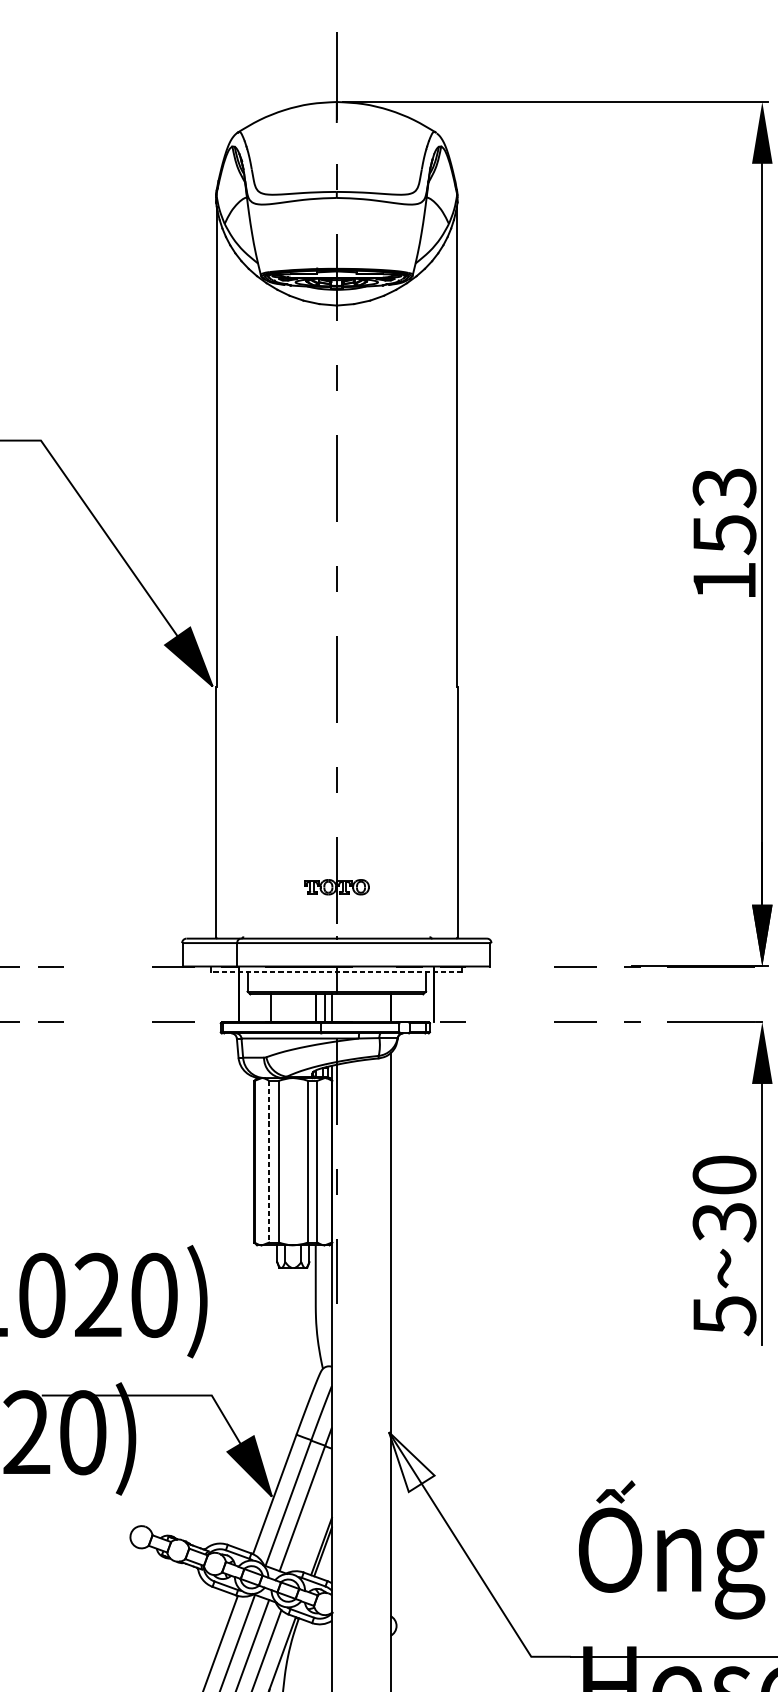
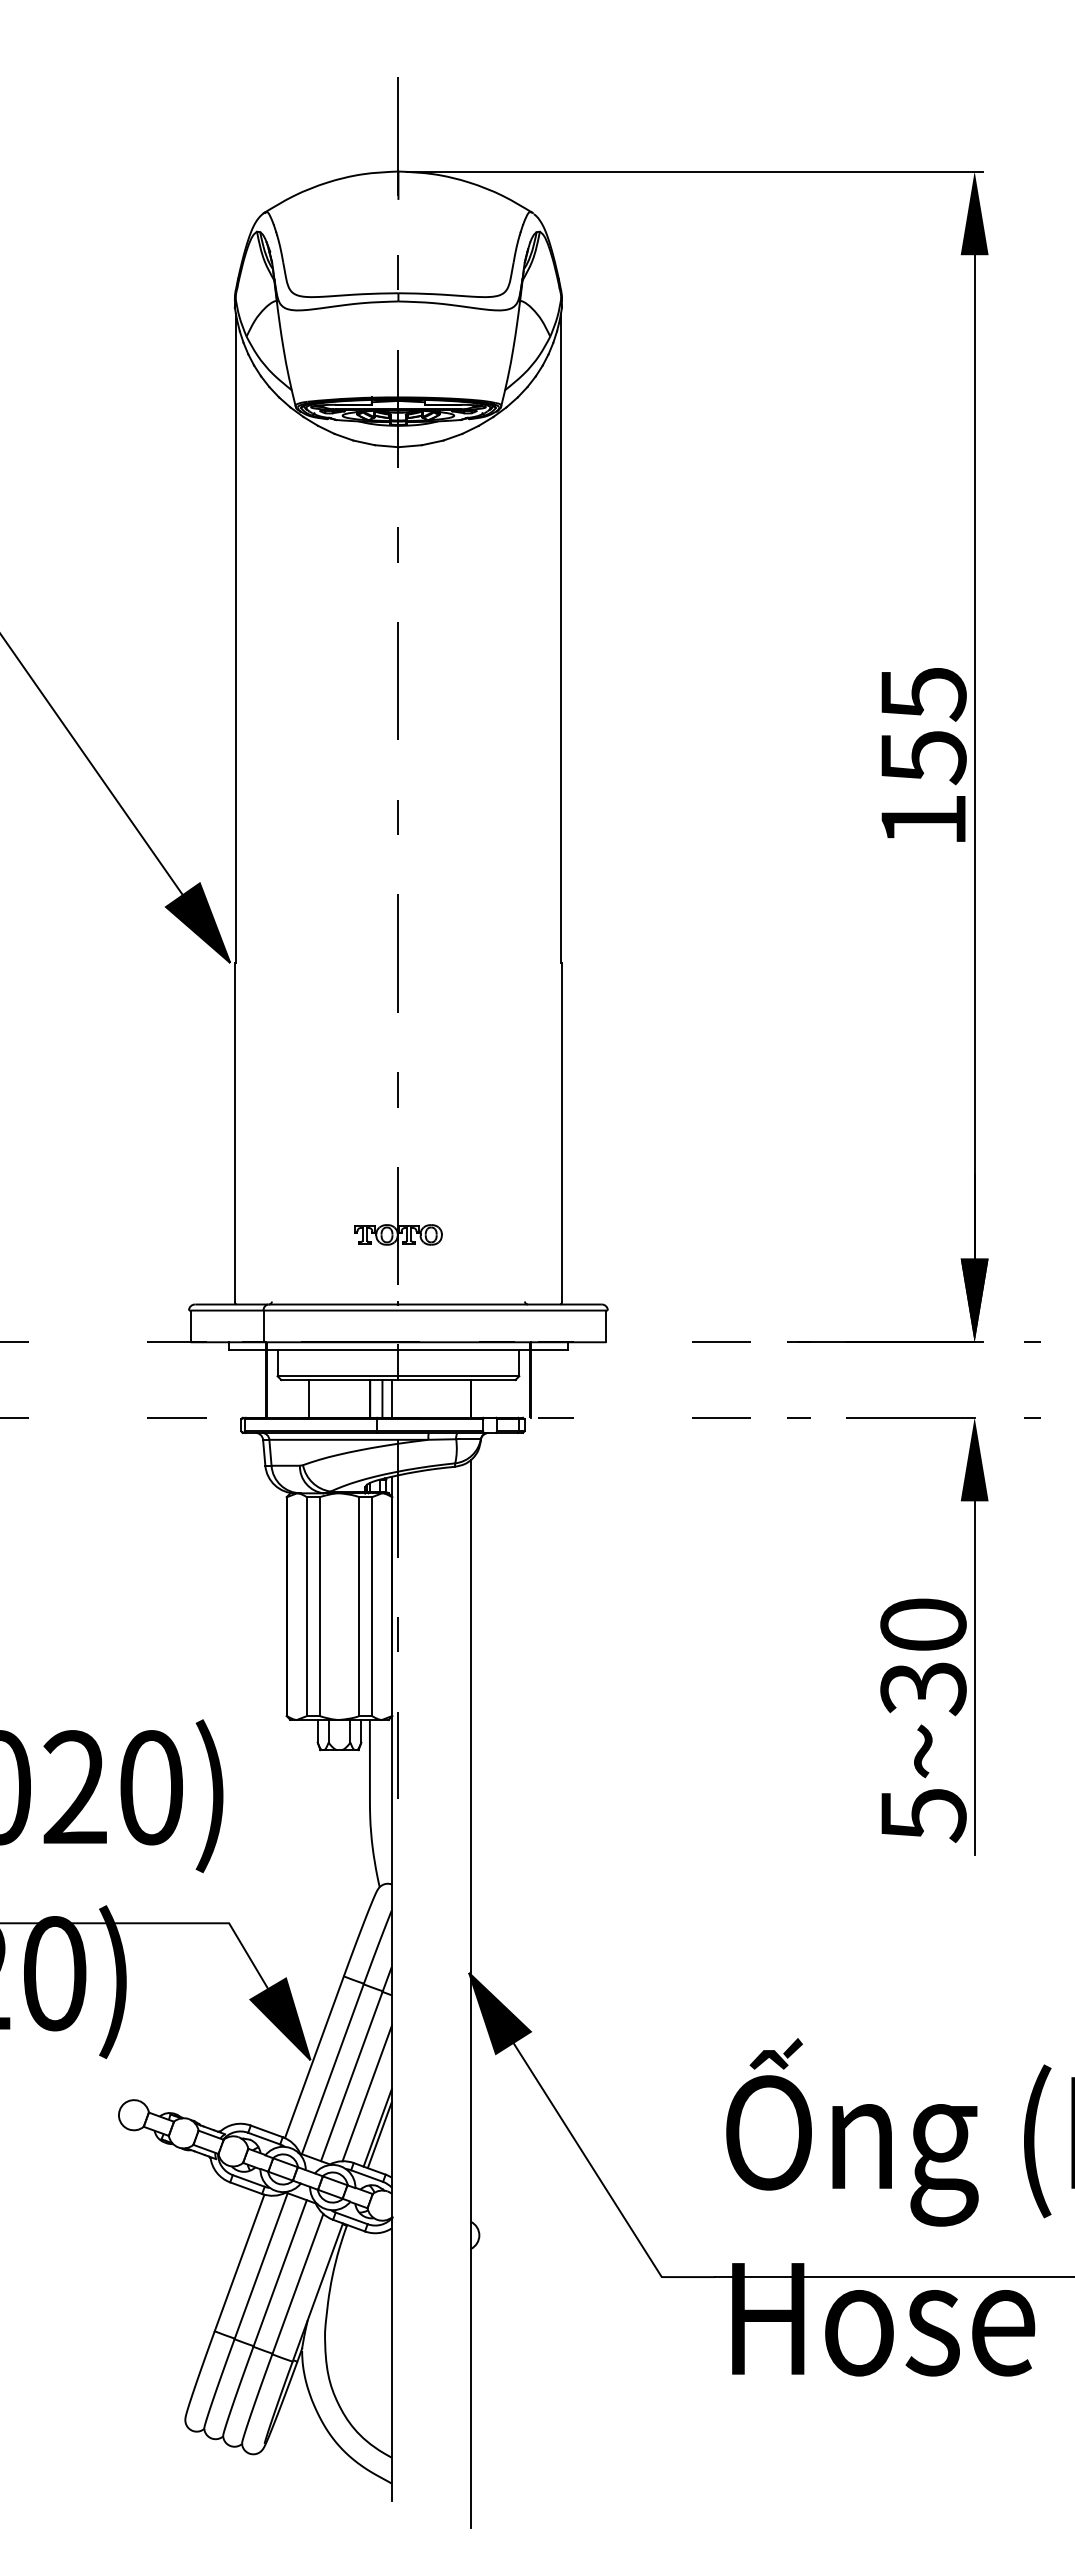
text: (724, 488) -> (923, 694), 153 -> 155
line: (336, 971) -> (398, 1349), dashed -> solid
line: (268, 1161) -> (306, 1606), dashed -> solid
fill: (411, 1462) -> (499, 2013), added
line: (313, 1521) -> (366, 2093), added

